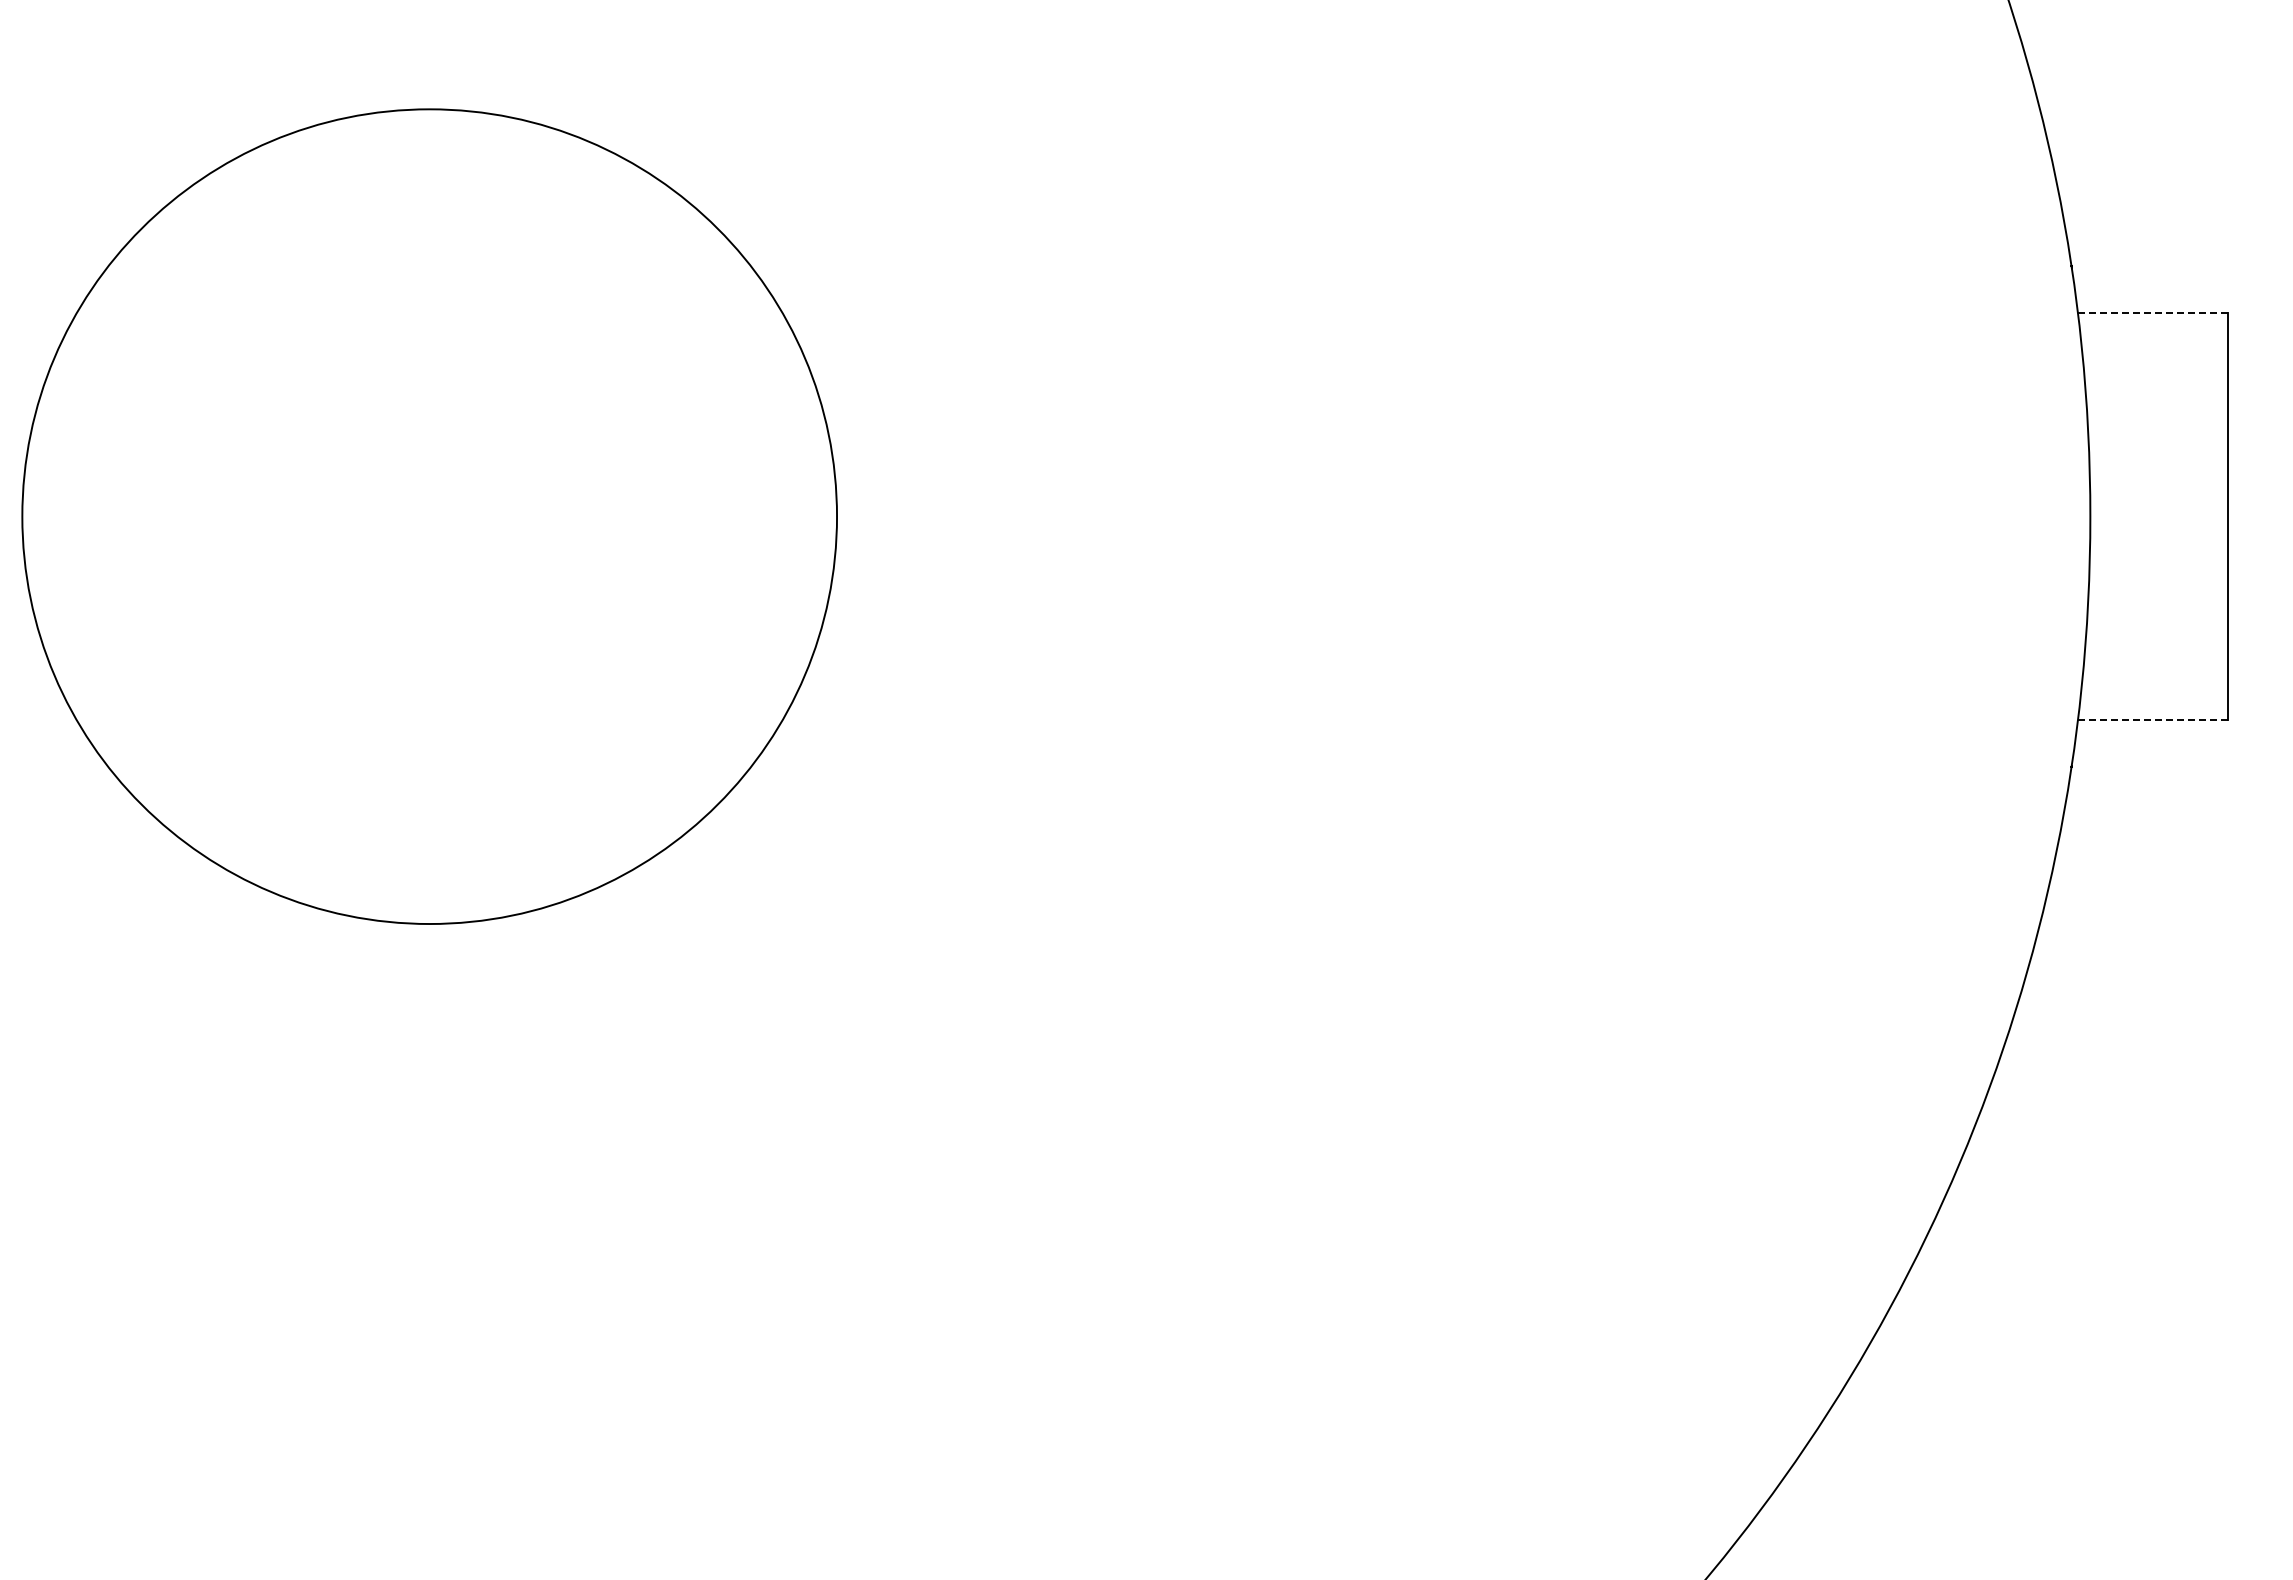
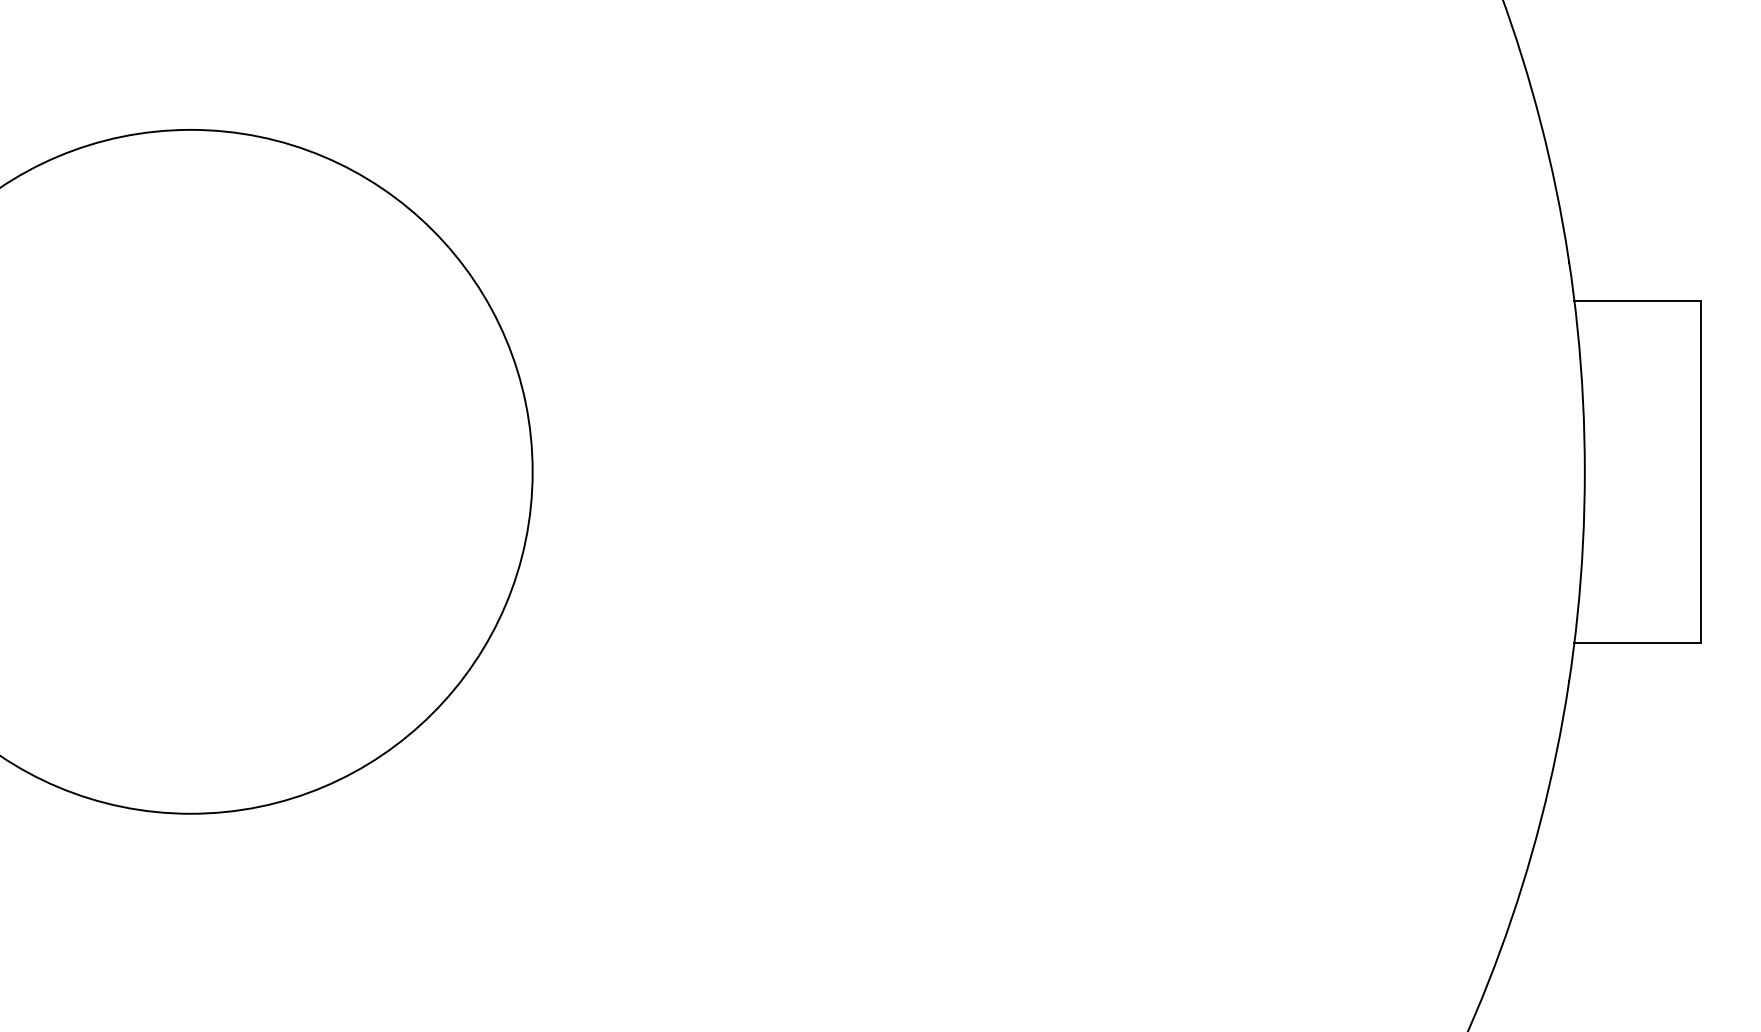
line: (2153, 313) -> (1637, 301), dashed -> solid
line: (2153, 720) -> (1637, 642), dashed -> solid

